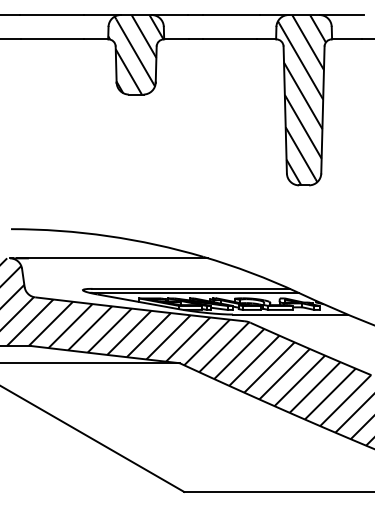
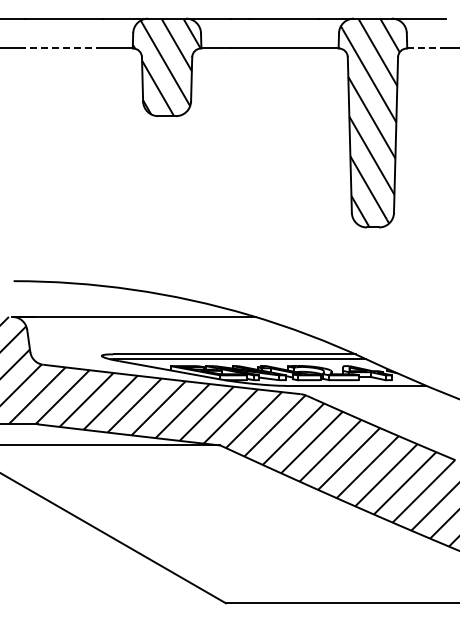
line: (52, 39) -> (64, 48), solid -> dashed
line: (346, 39) -> (425, 48), solid -> dashed

